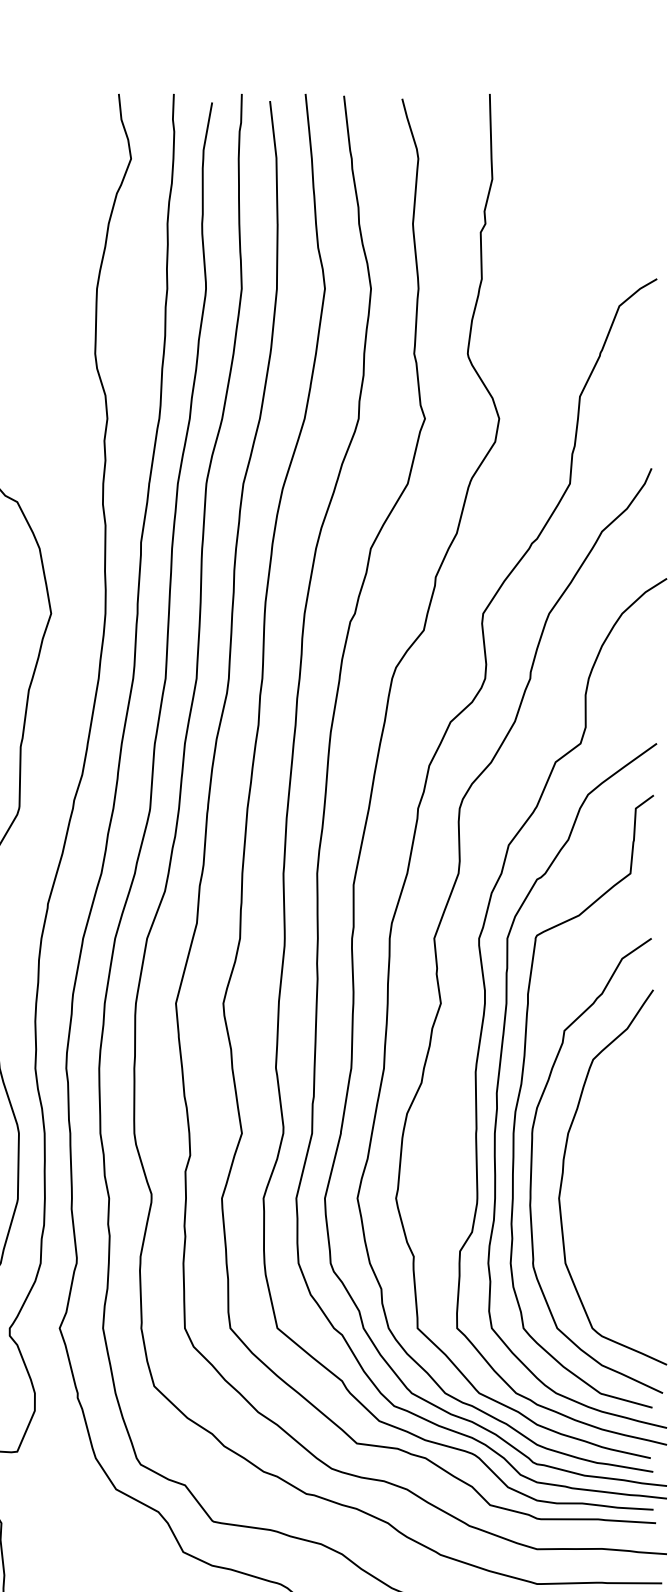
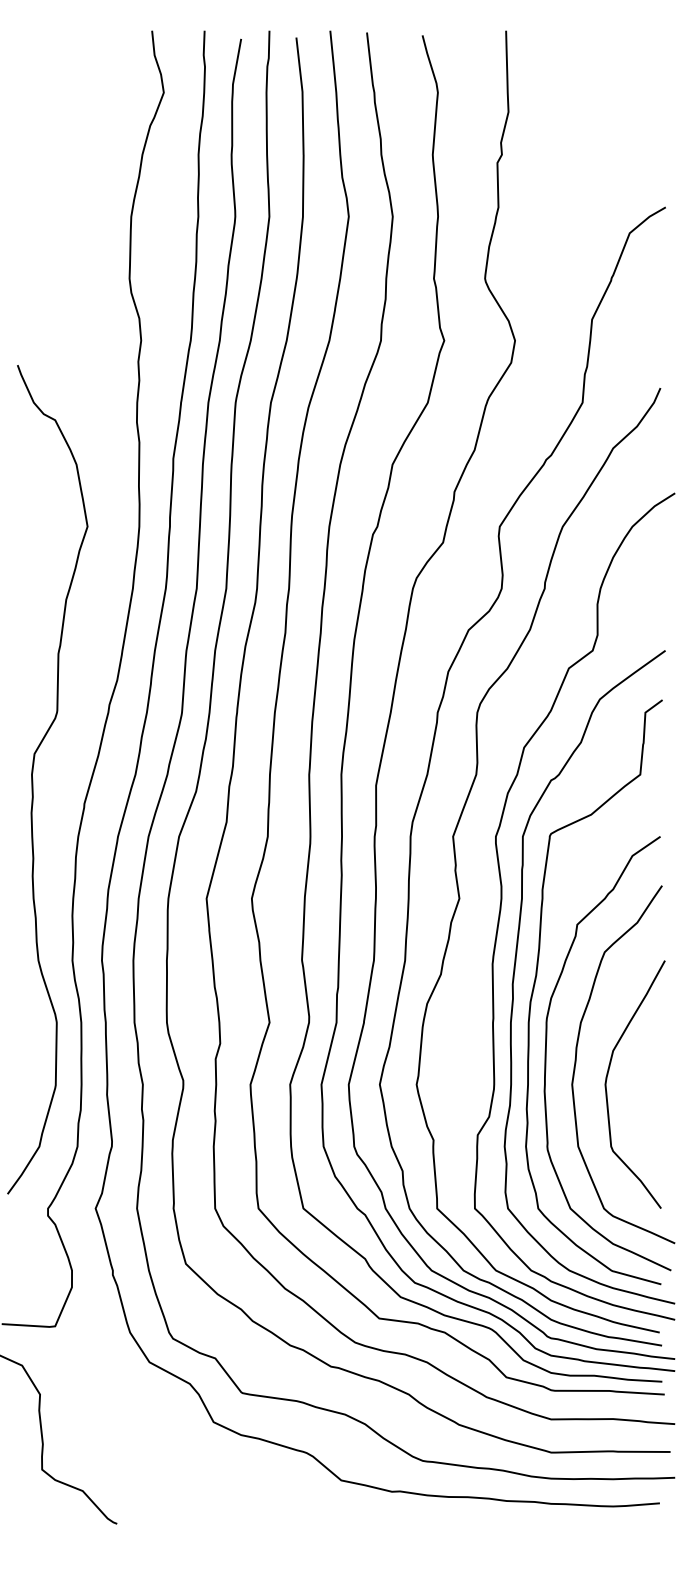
curve: (596, 1193) -> (607, 1079), added

